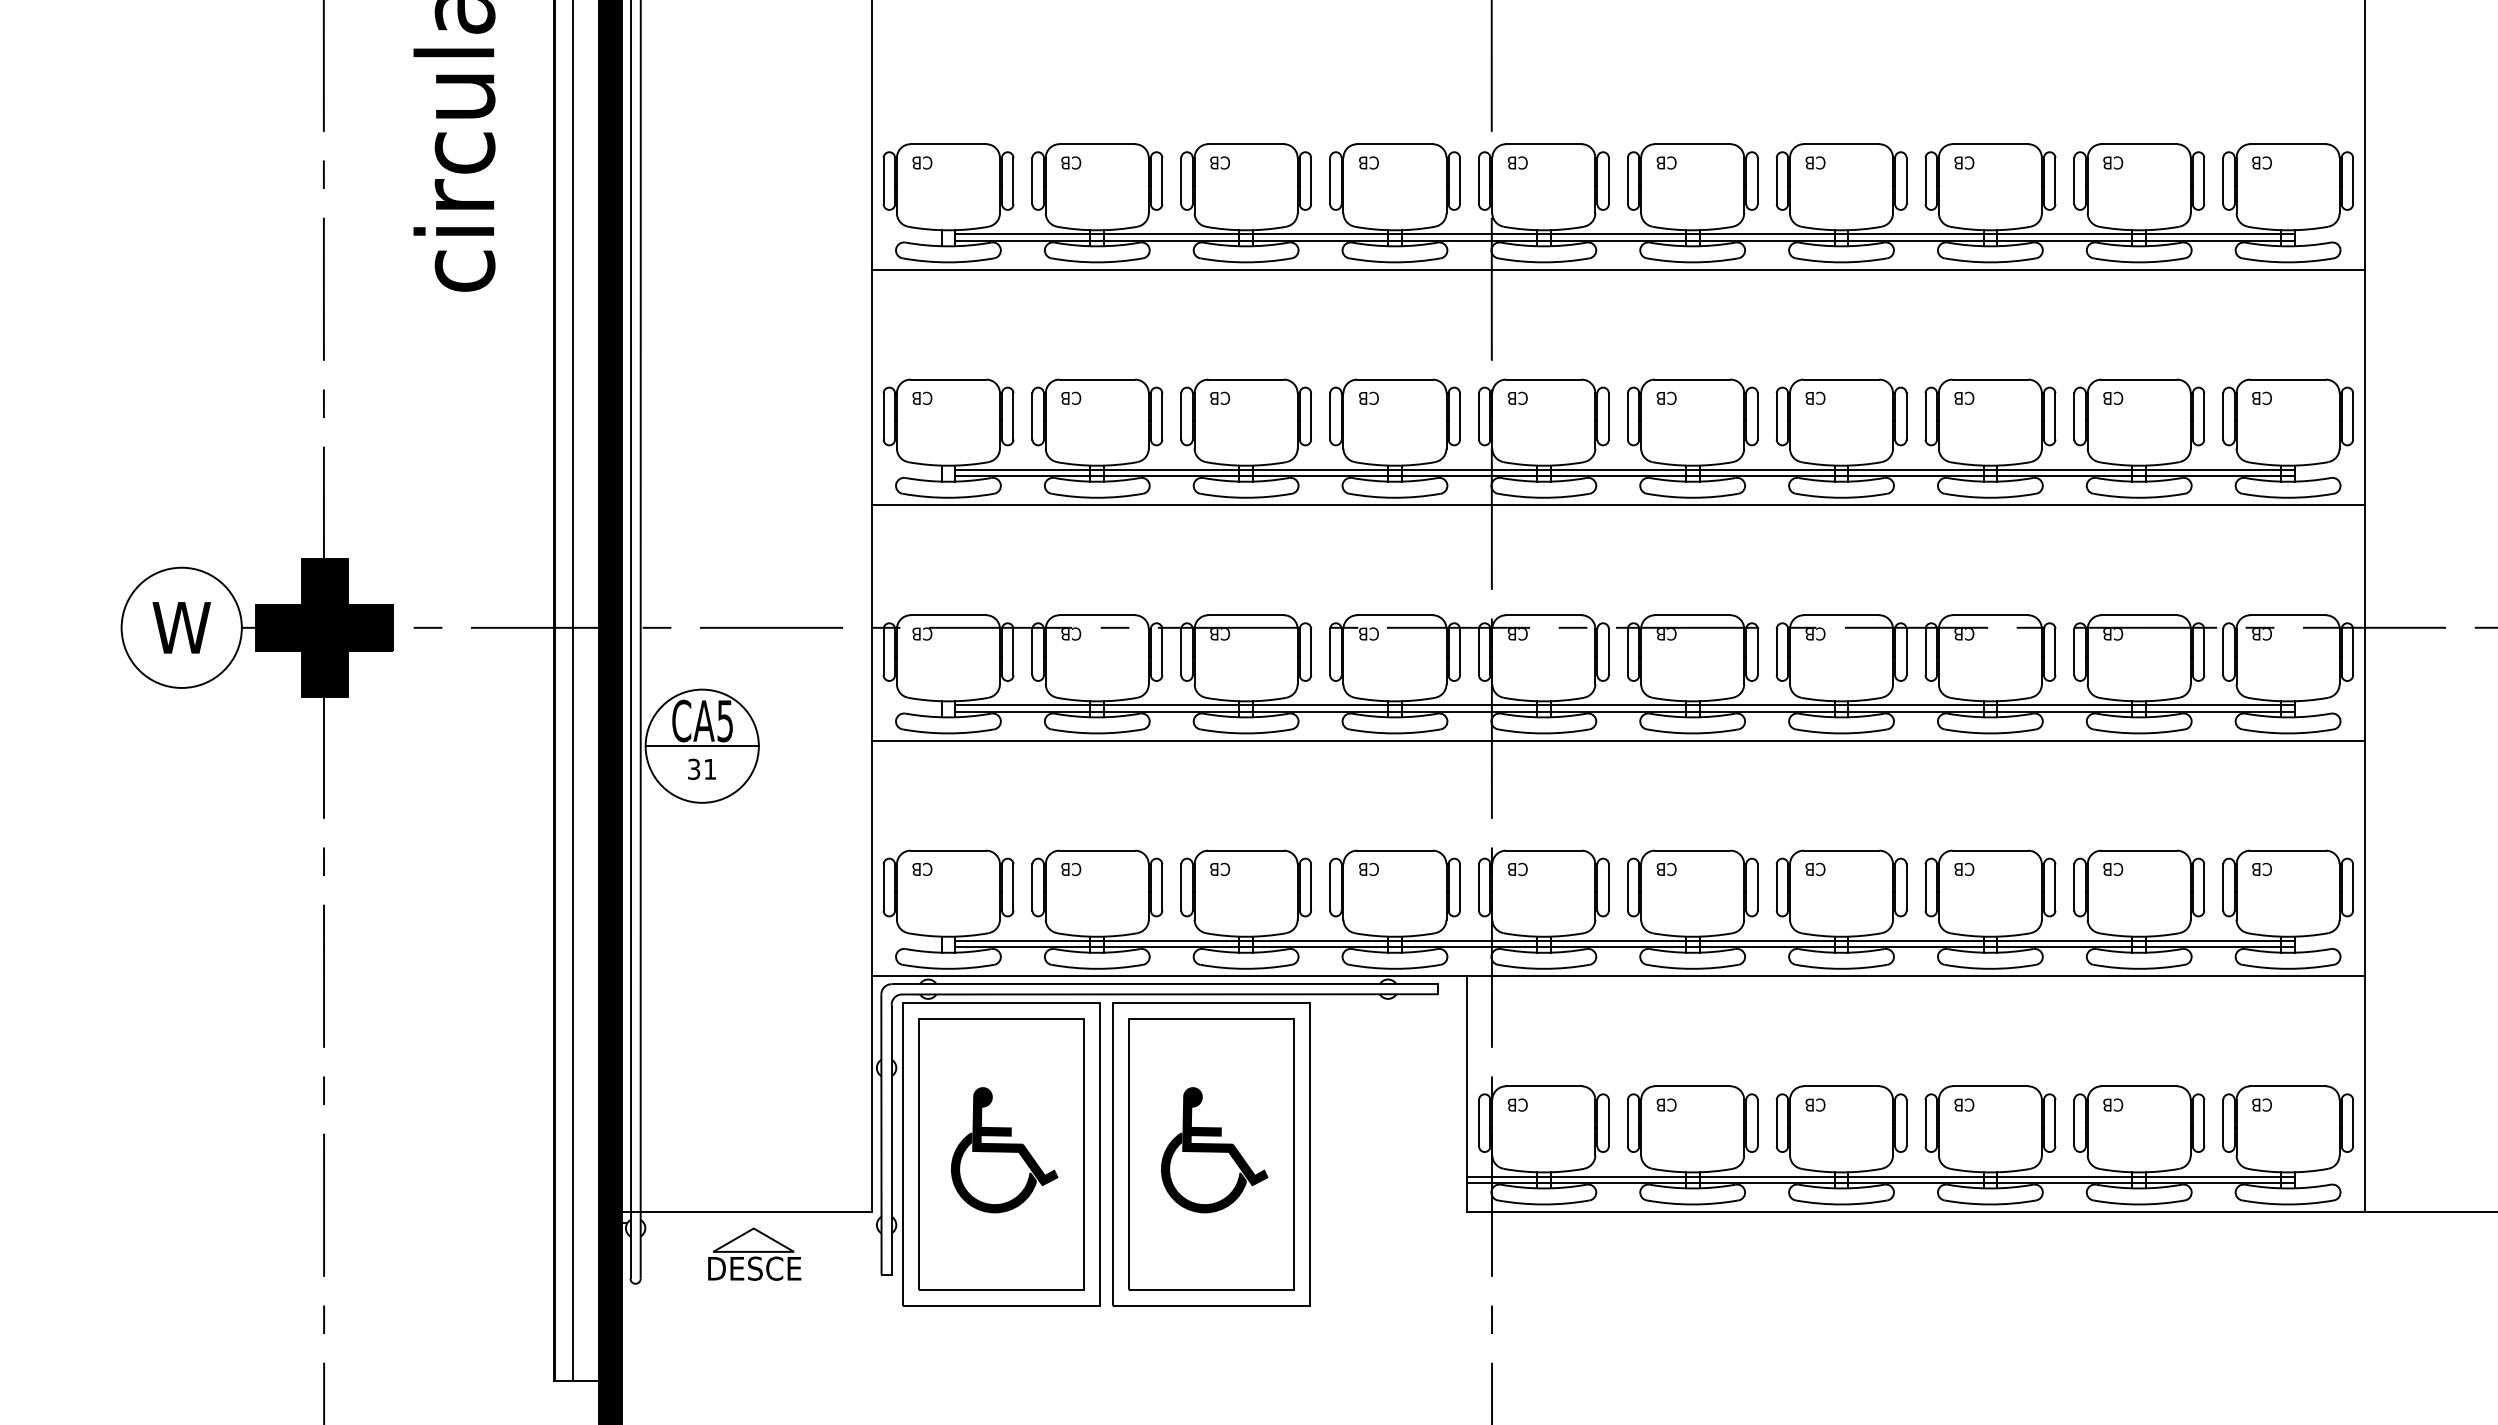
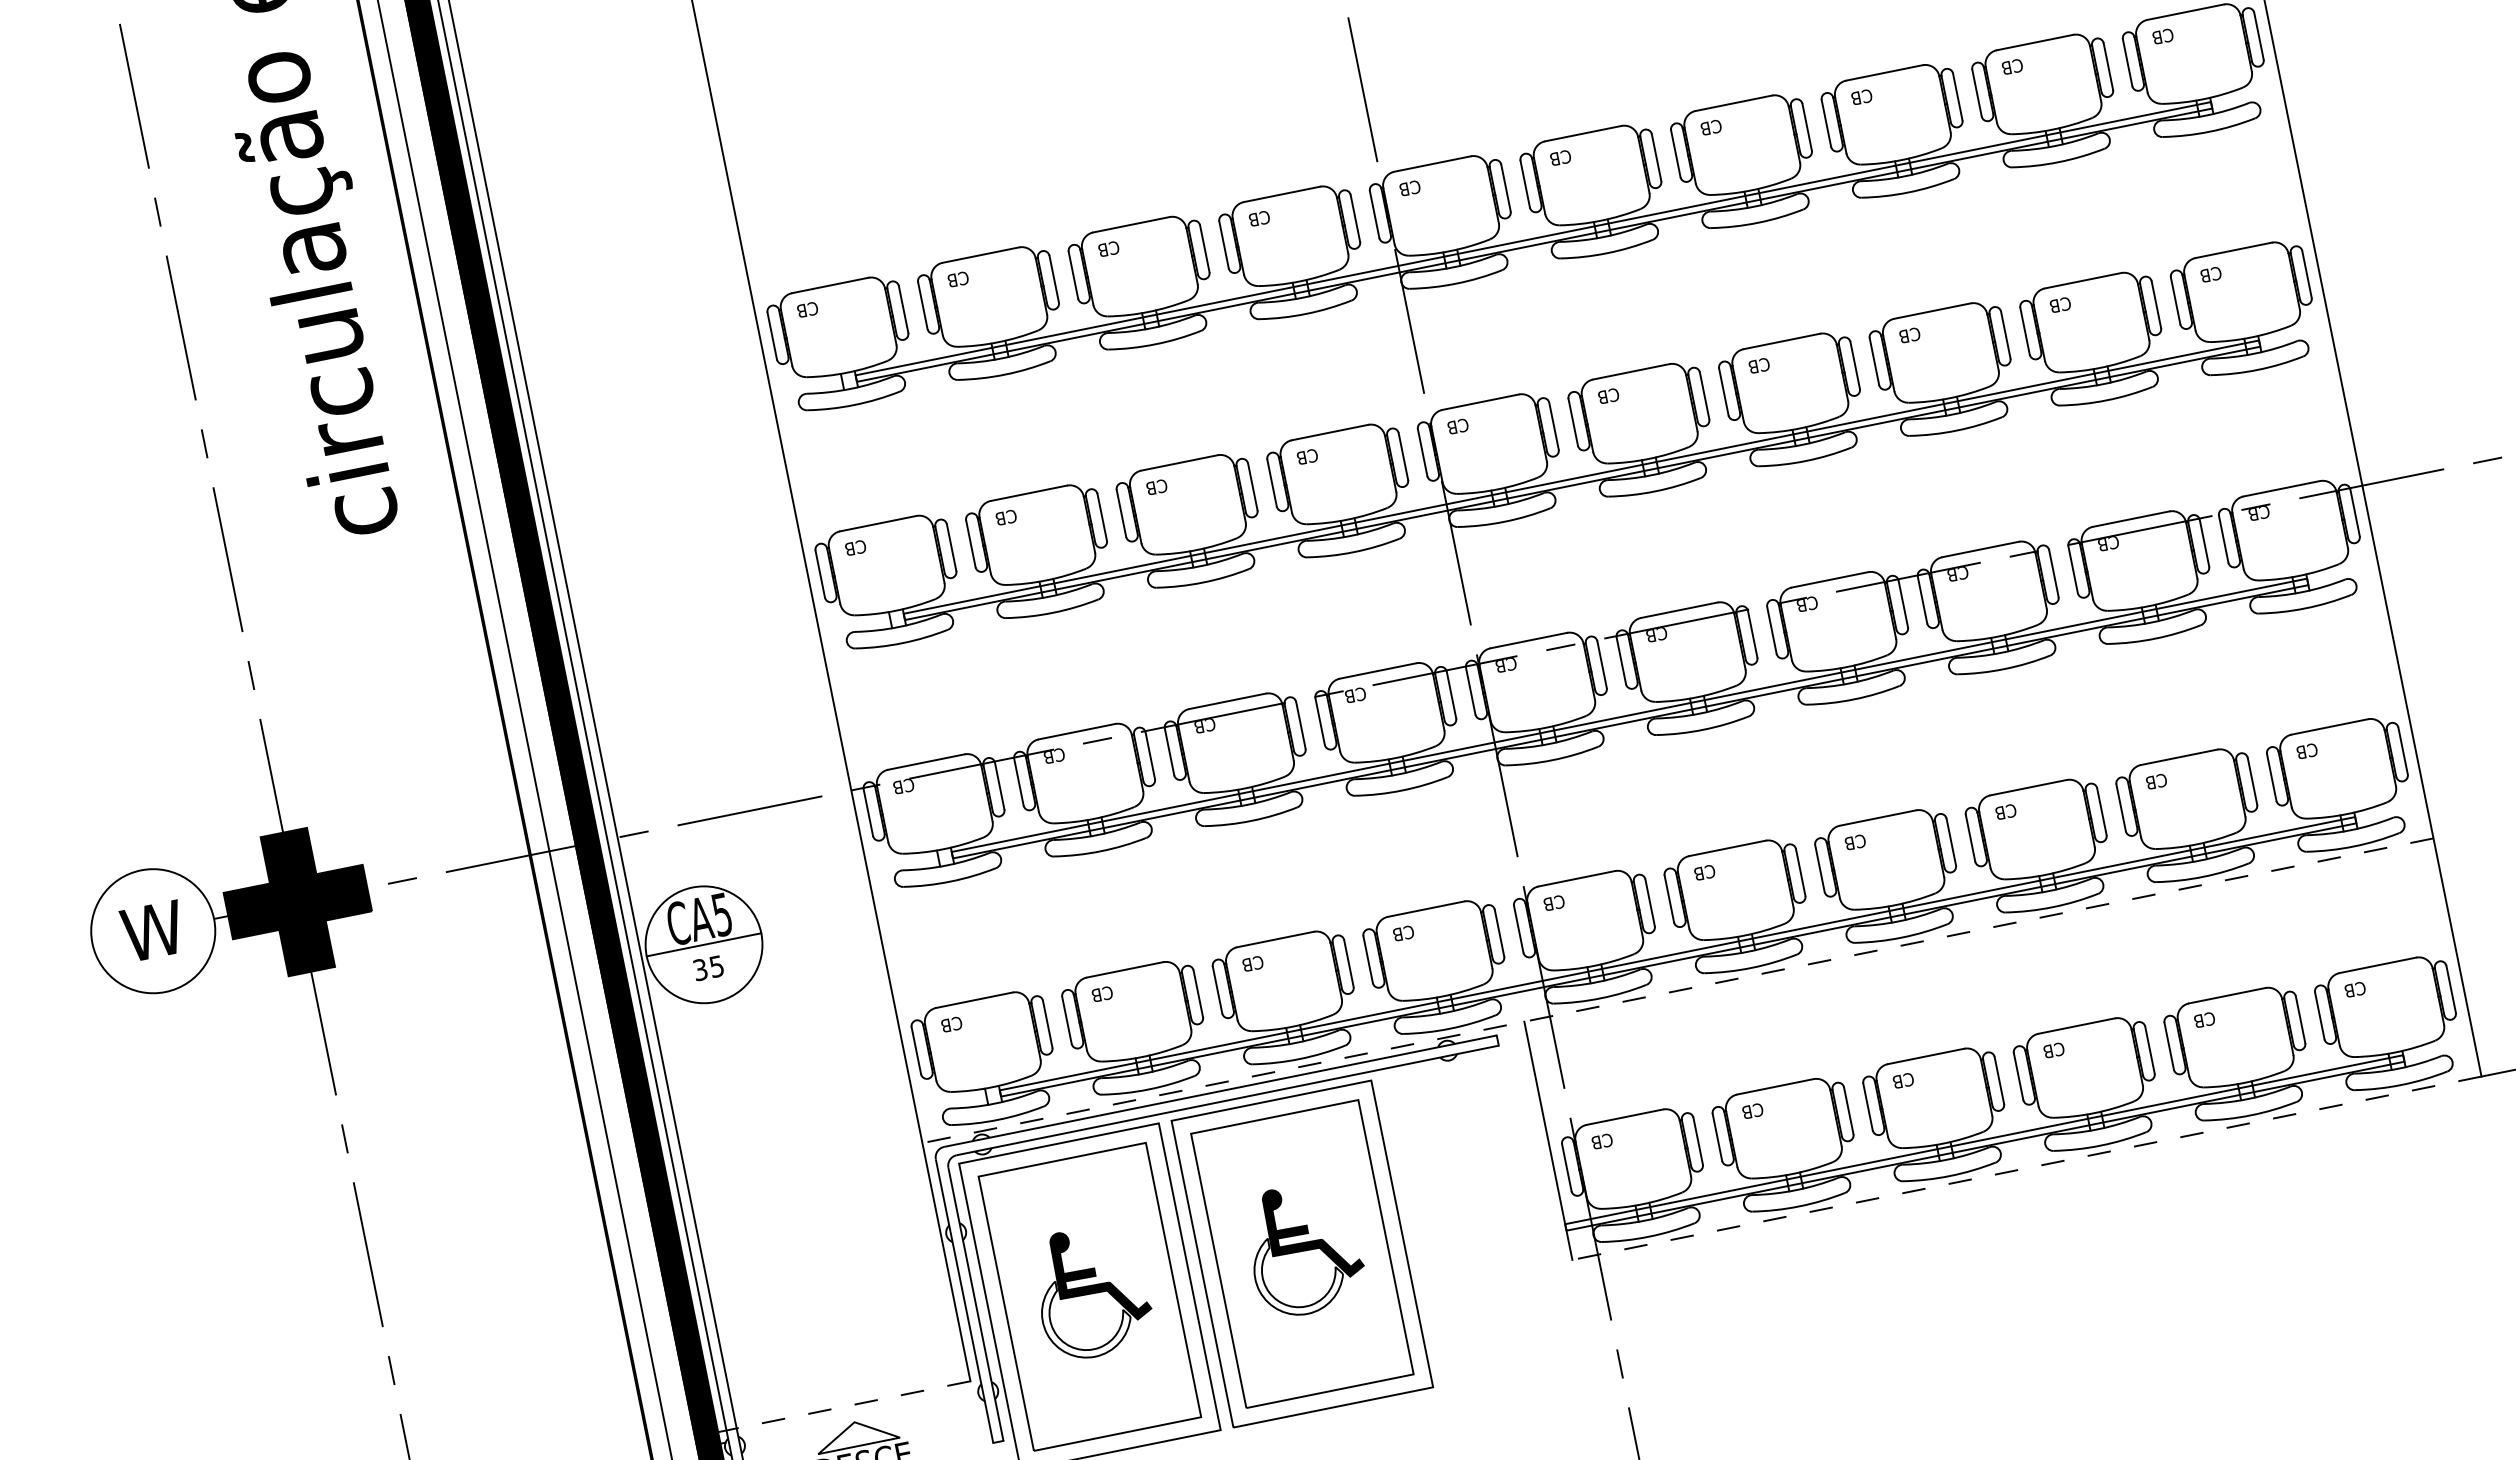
line: (1618, 269) -> (1533, 275), removed
line: (1618, 505) -> (1581, 514), removed
line: (1618, 740) -> (1629, 752), removed
text: (710, 769) -> (717, 966), 31 -> 35
line: (1618, 976) -> (1677, 990), solid -> dashed
fill: (993, 1172) -> (1085, 1316), removed
fill: (1203, 1172) -> (1298, 1273), removed
line: (735, 1211) -> (832, 1408), solid -> dashed
line: (1915, 1211) -> (2026, 1168), solid -> dashed

